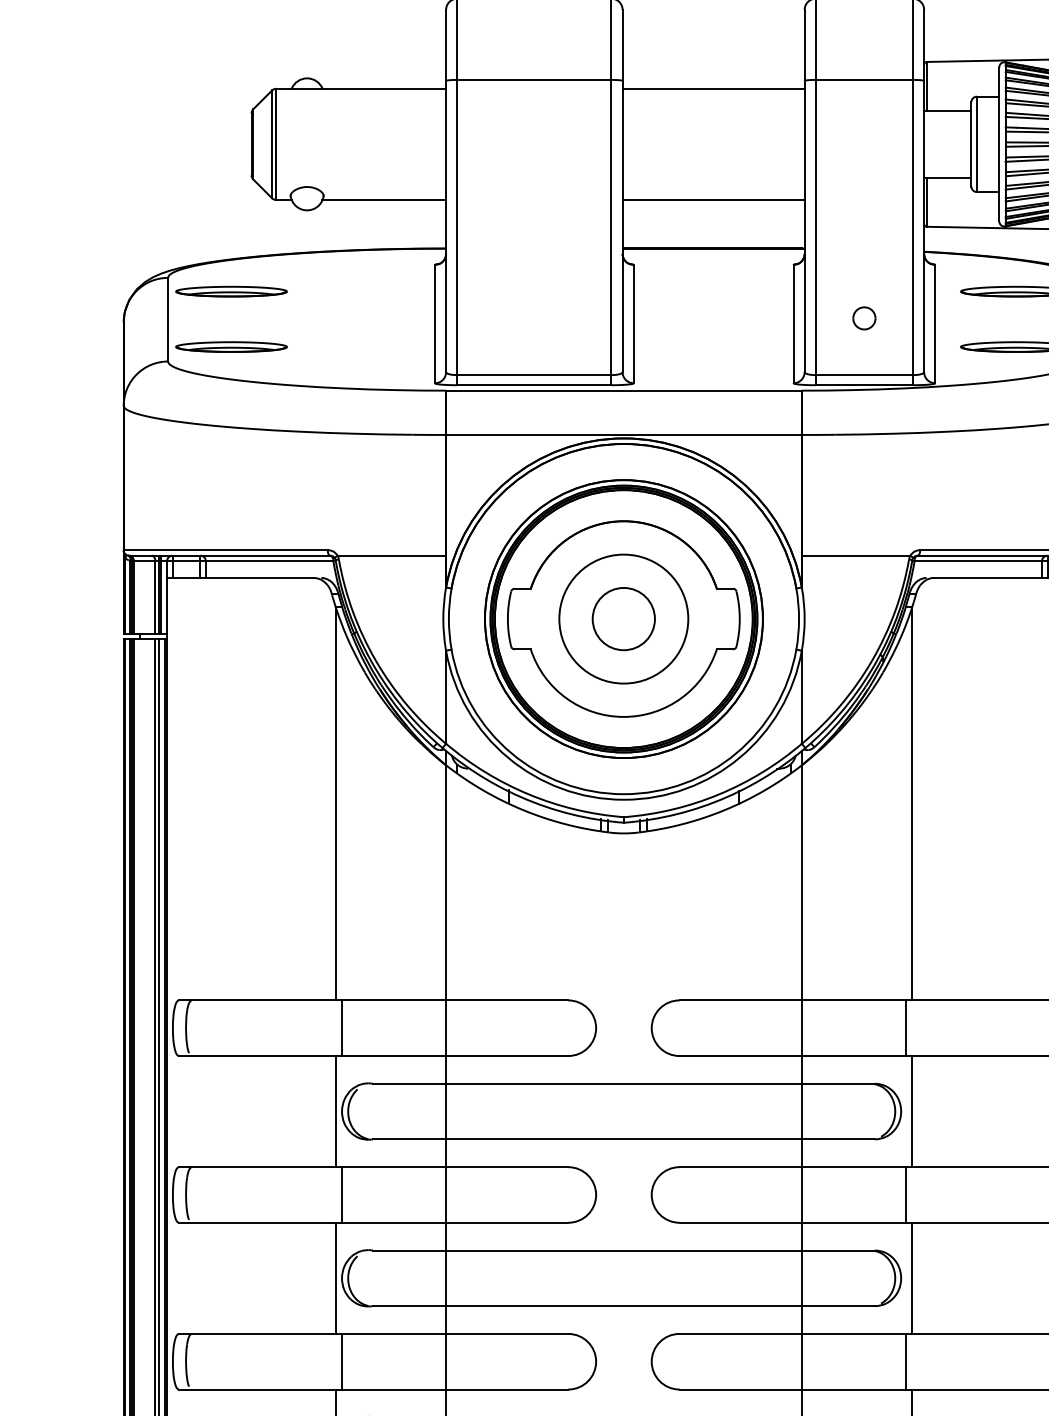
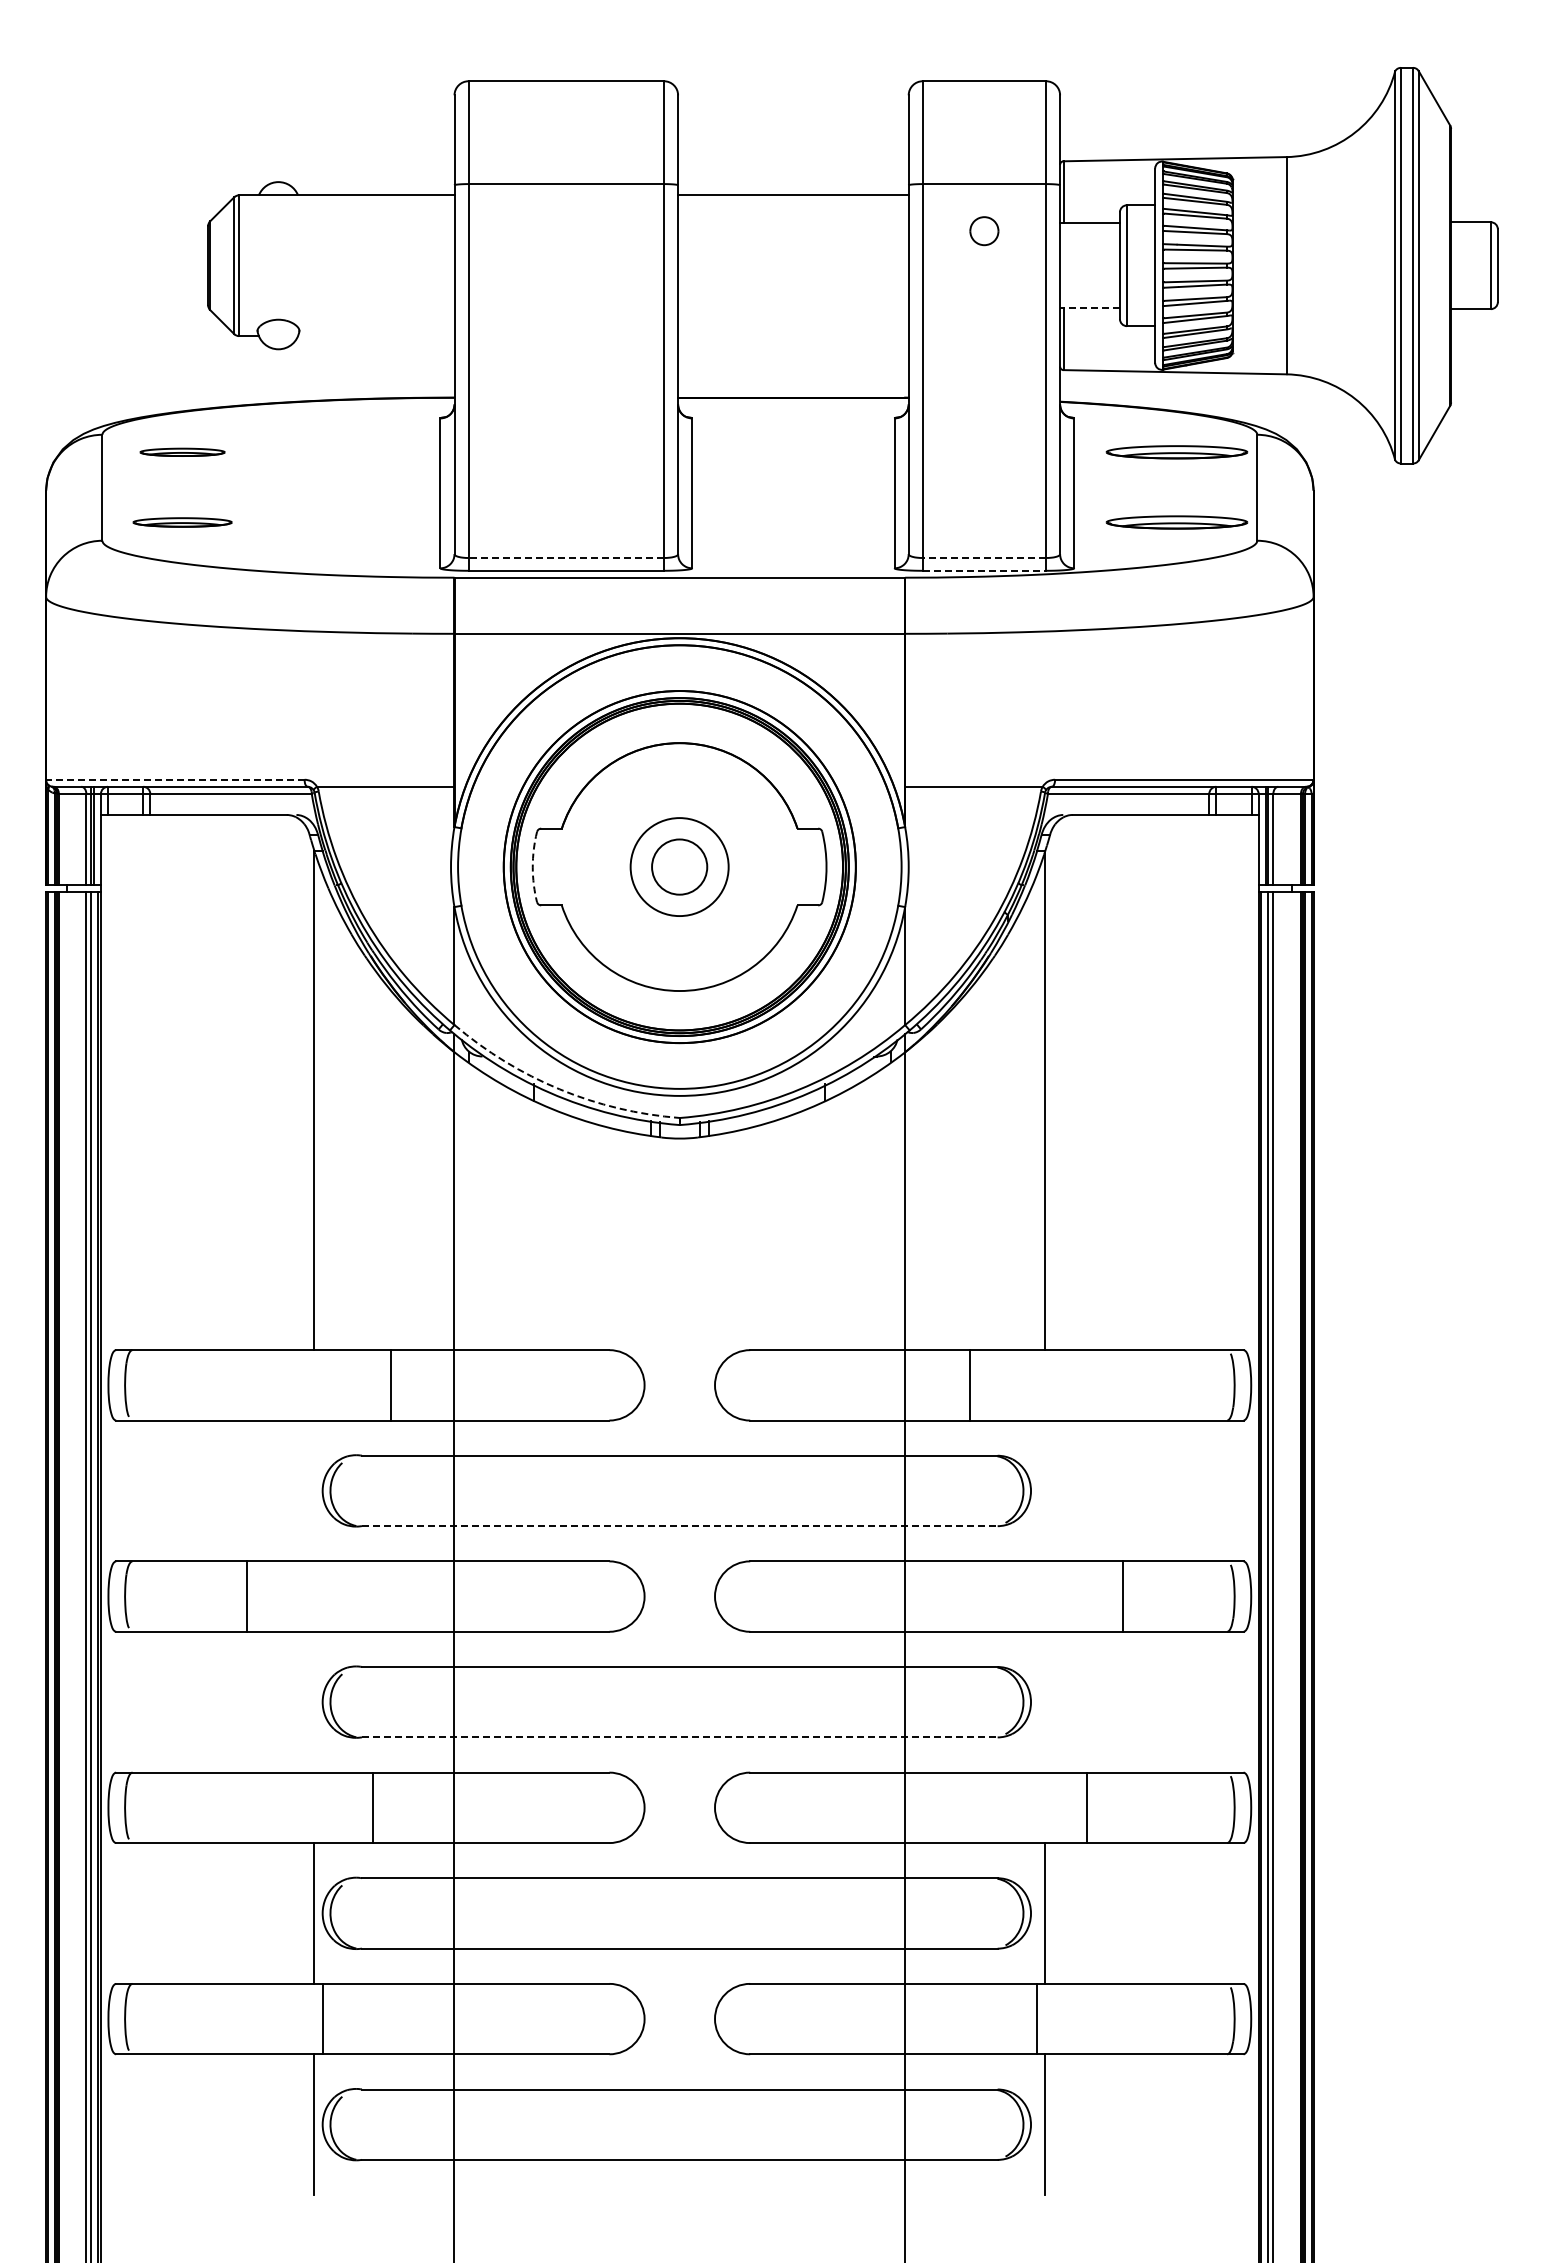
line: (948, 177) -> (1090, 307), solid -> dashed
line: (383, 200) -> (375, 336), removed
line: (713, 200) -> (793, 336), removed
part: (231, 291) -> (182, 452), size x0.6
part: (864, 318) -> (984, 231), moved
part: (231, 347) -> (182, 522), size x0.7
line: (534, 375) -> (566, 558), solid -> dashed
line: (864, 375) -> (984, 558), solid -> dashed
line: (864, 384) -> (984, 570), solid -> dashed
line: (225, 549) -> (174, 779), solid -> dashed
circle: (623, 618) -> (679, 866), size x0.6
circle: (623, 618) -> (679, 866), size x0.7
arc: (507, 619) -> (532, 867), solid -> dashed
arc: (528, 794) -> (559, 1089), solid -> dashed
line: (341, 1028) -> (390, 1385), moved
line: (906, 1028) -> (970, 1385), moved
line: (335, 1111) -> (314, 1490), removed
line: (912, 1111) -> (1045, 1490), removed
line: (623, 1139) -> (679, 1526), solid -> dashed
line: (341, 1194) -> (246, 1596), moved
line: (906, 1194) -> (1123, 1596), moved
line: (335, 1277) -> (314, 1701), removed
line: (912, 1277) -> (1045, 1701), removed
line: (623, 1306) -> (679, 1737), solid -> dashed
line: (341, 1361) -> (372, 1807), moved
line: (906, 1361) -> (1087, 1807), moved

